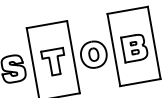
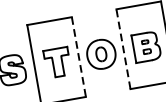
line: (113, 50) -> (123, 49), solid -> dashed
line: (73, 57) -> (78, 57), solid -> dashed

